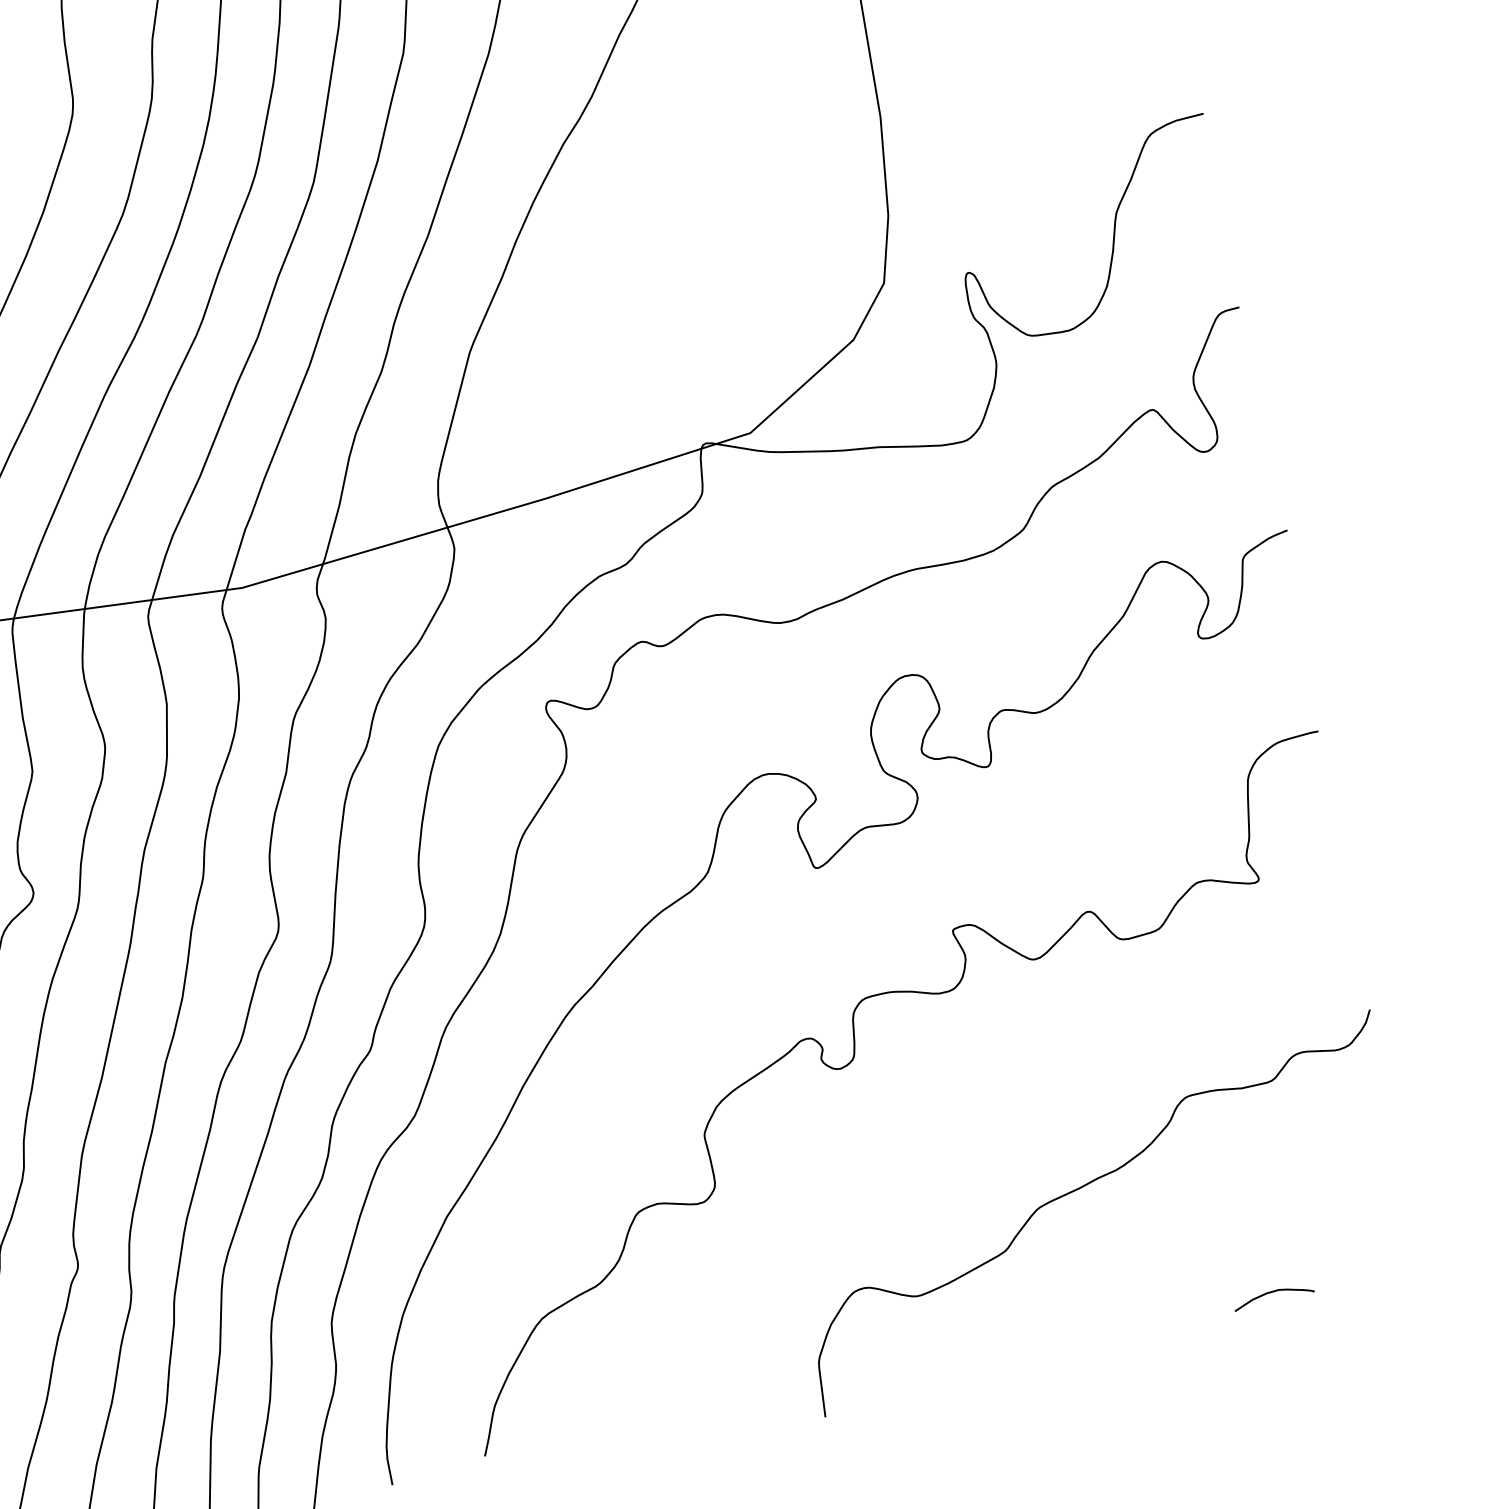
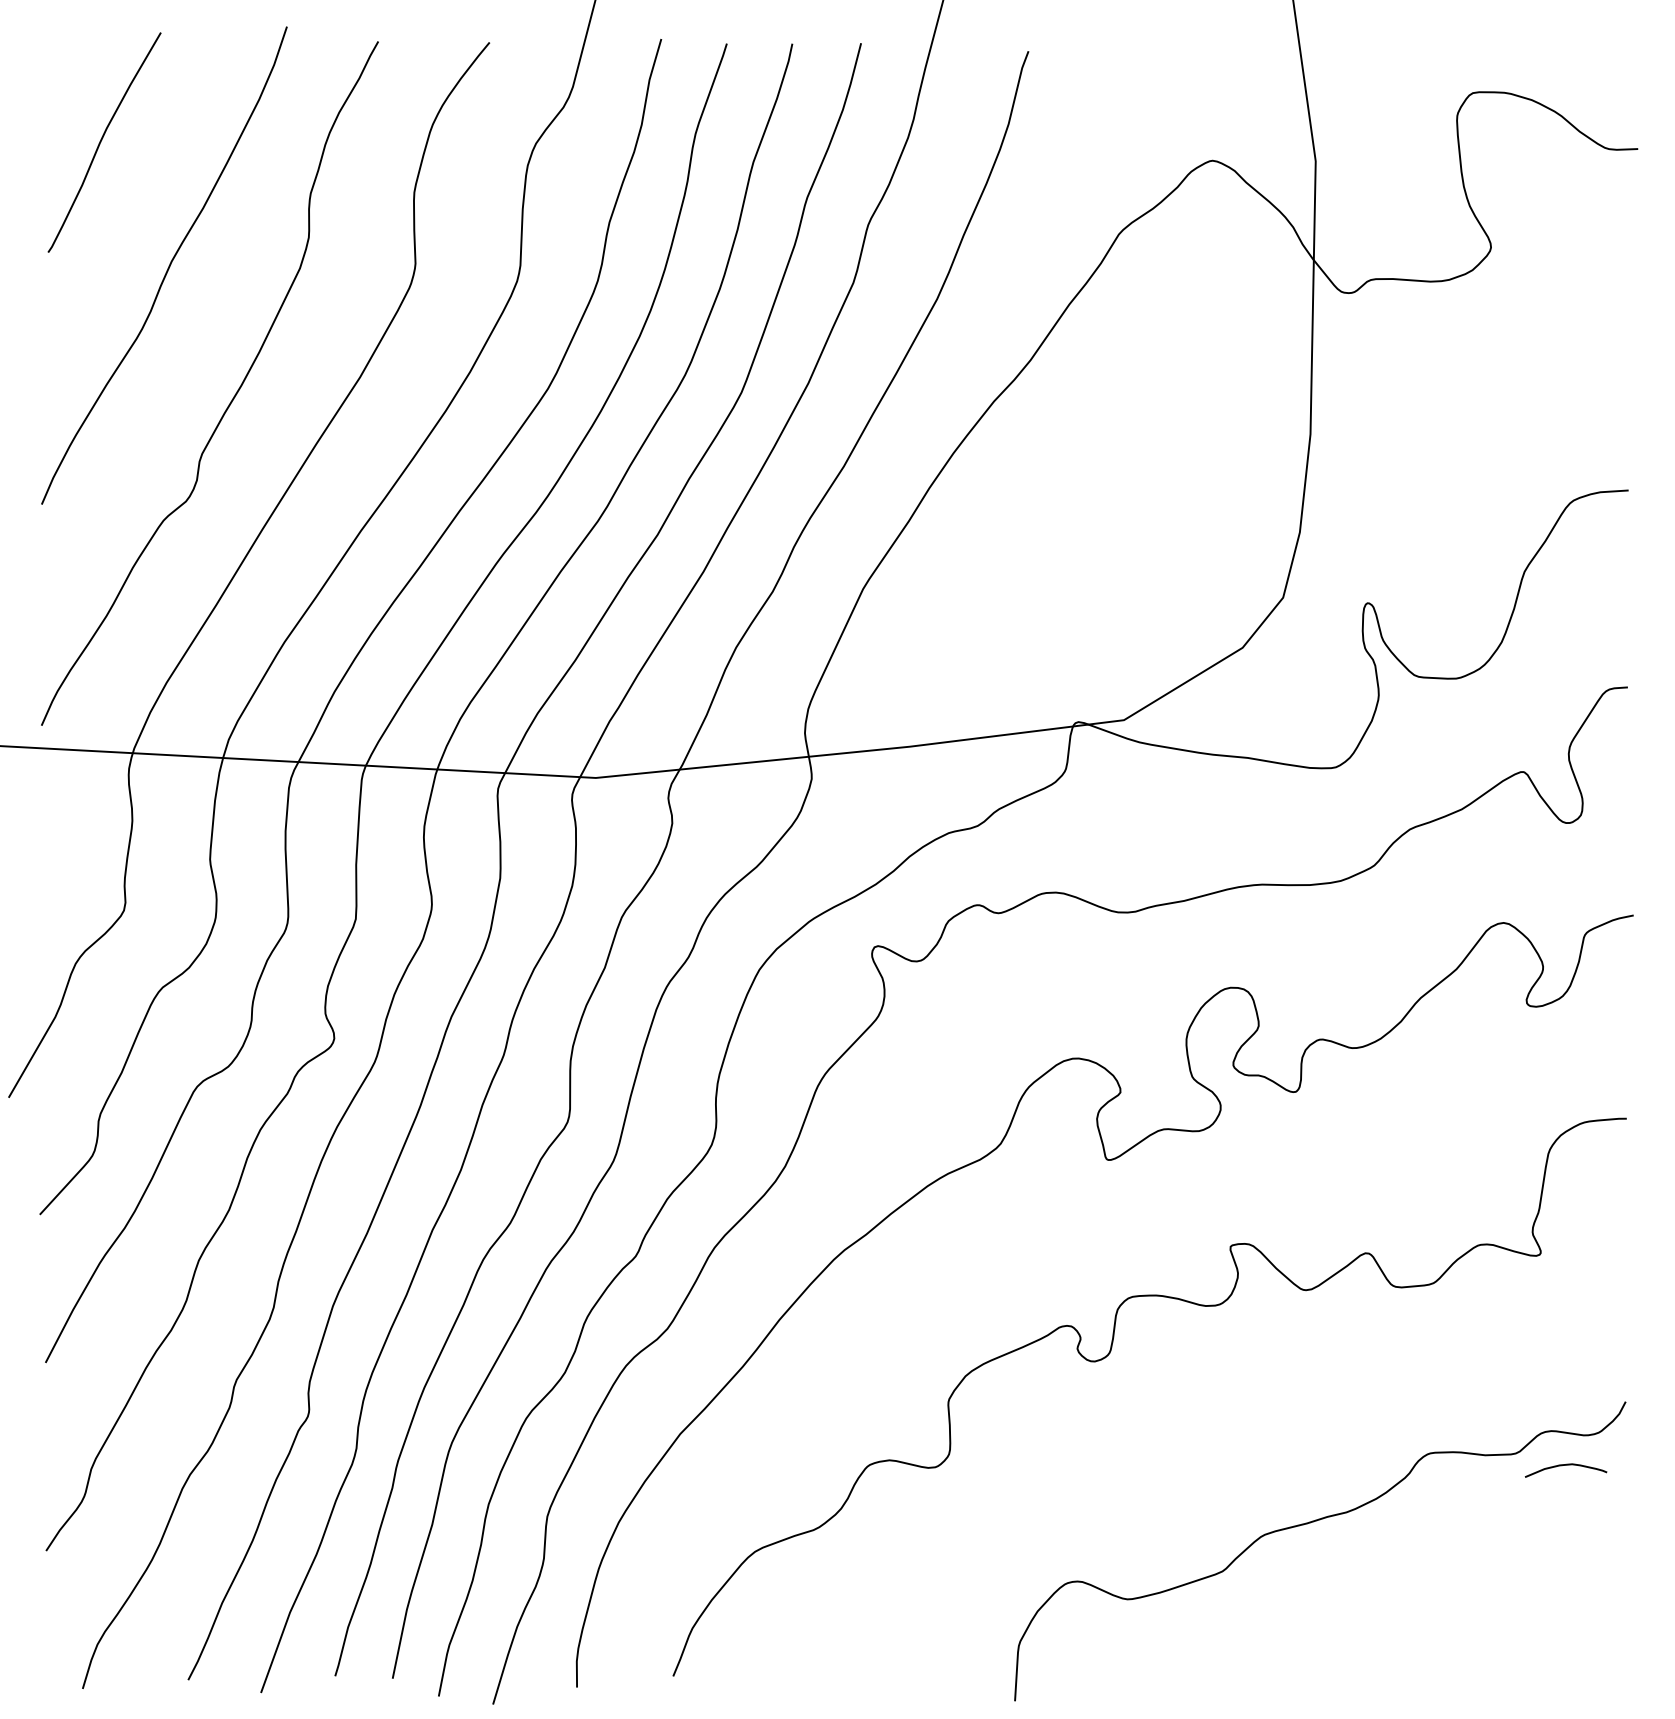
curve: (1273, 1292) -> (1566, 1465), moved

